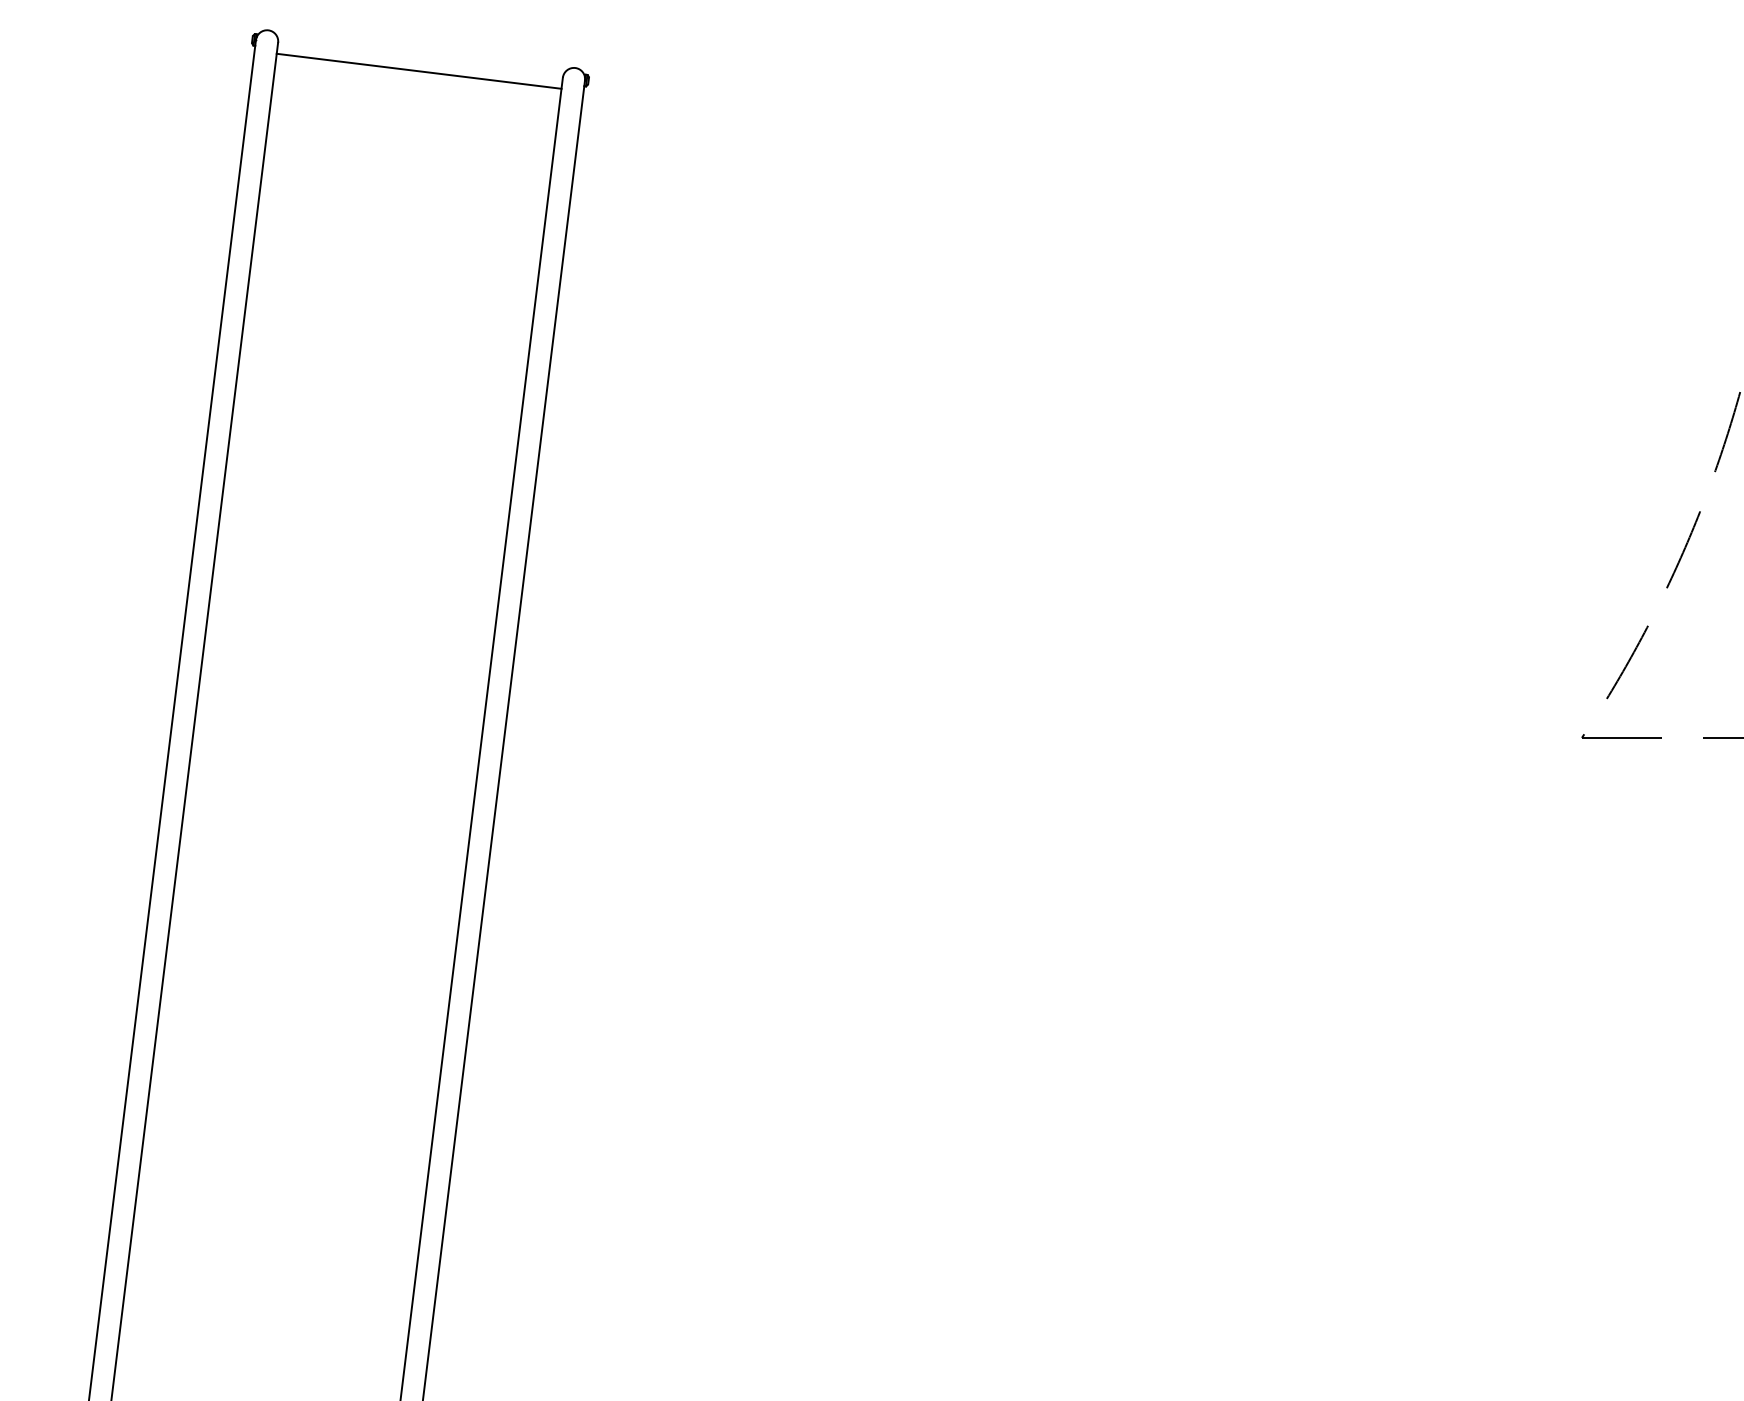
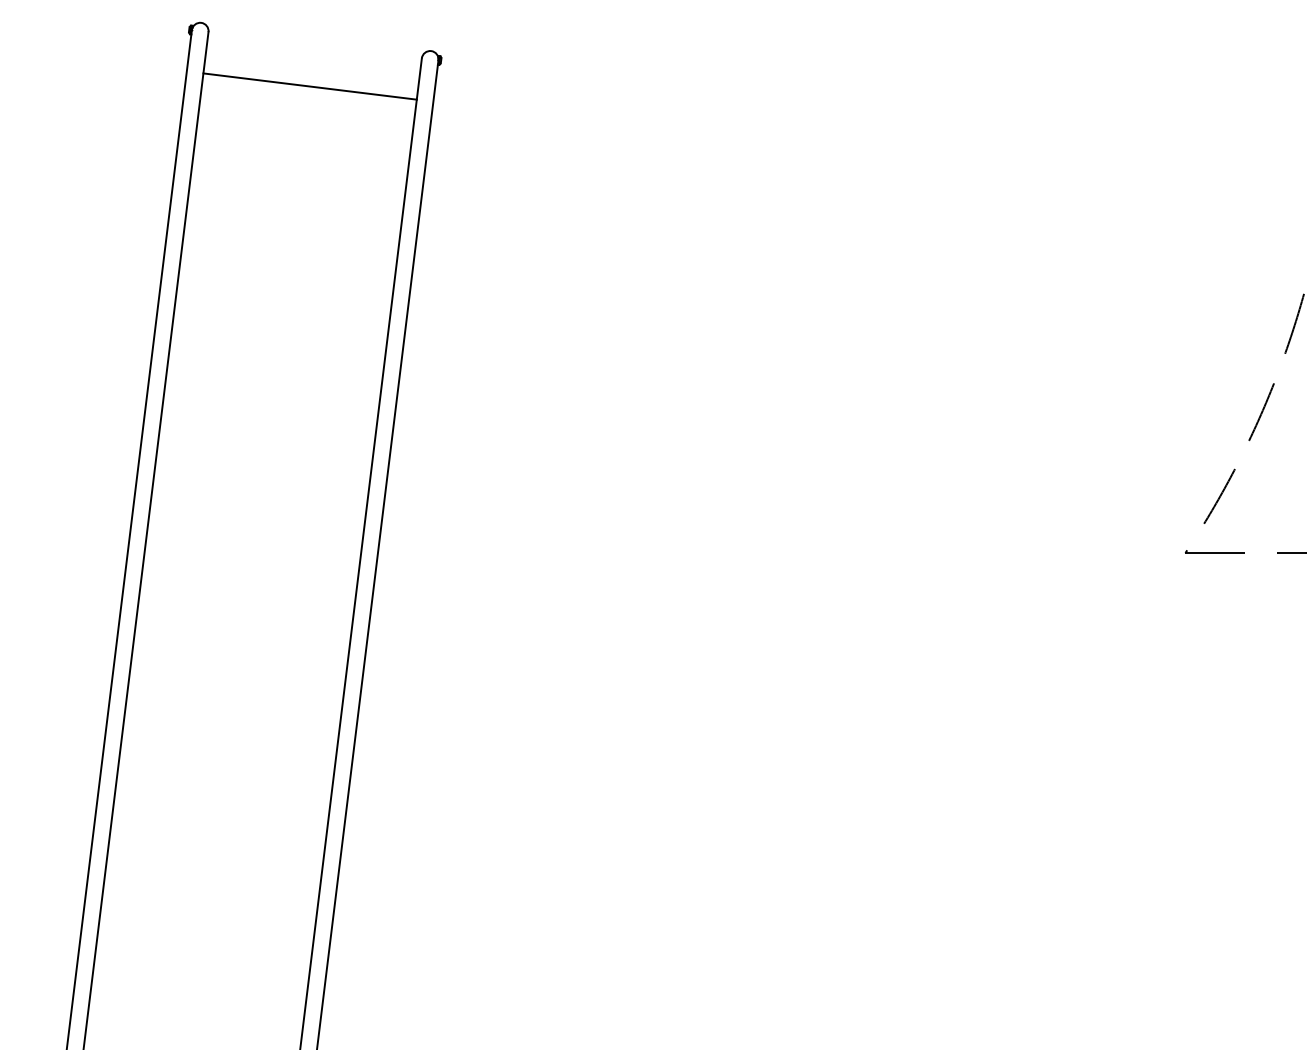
line: (418, 71) -> (309, 86), moved

